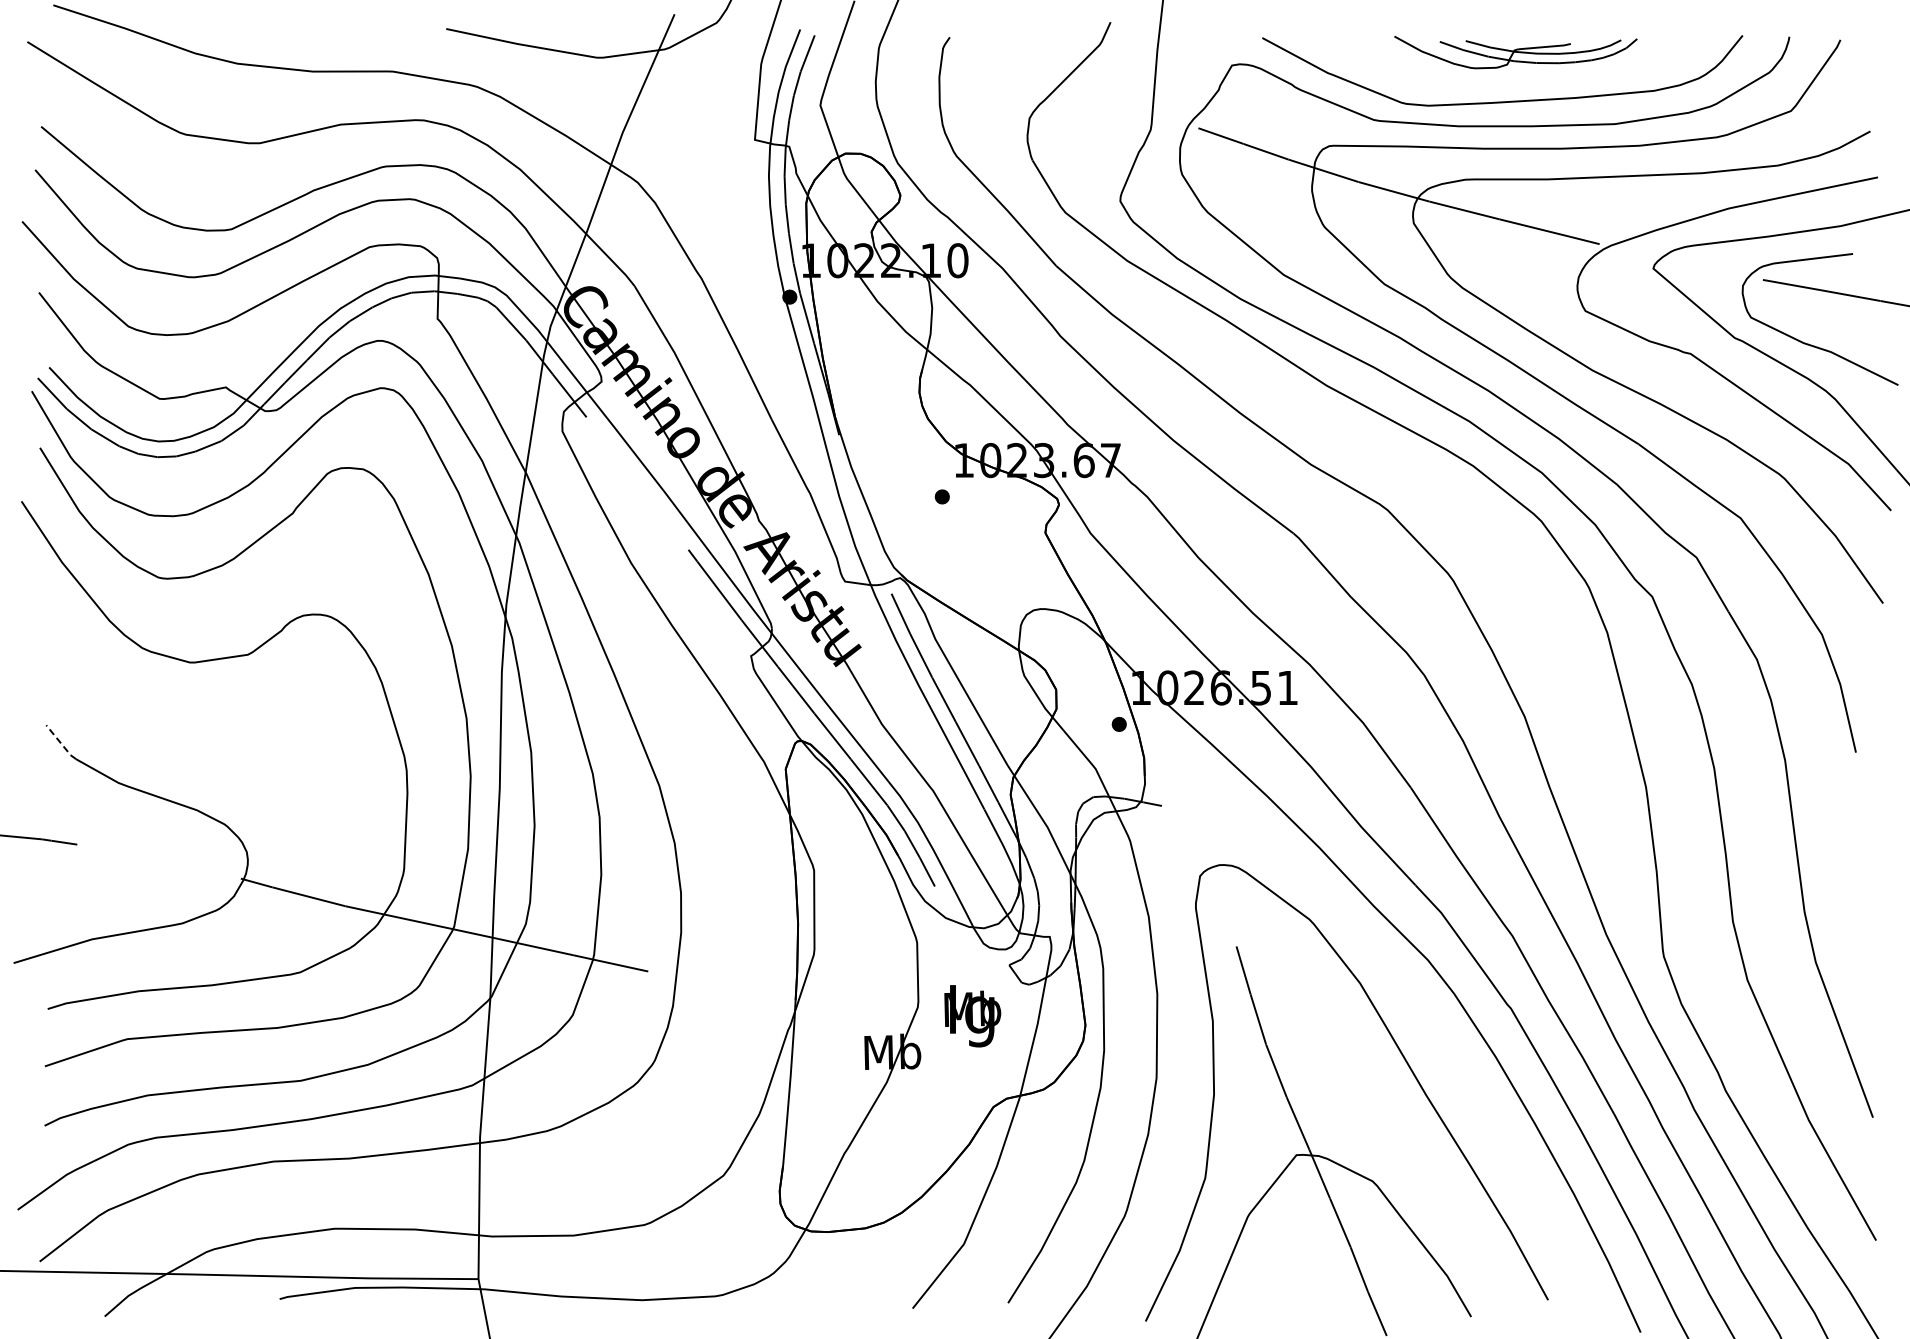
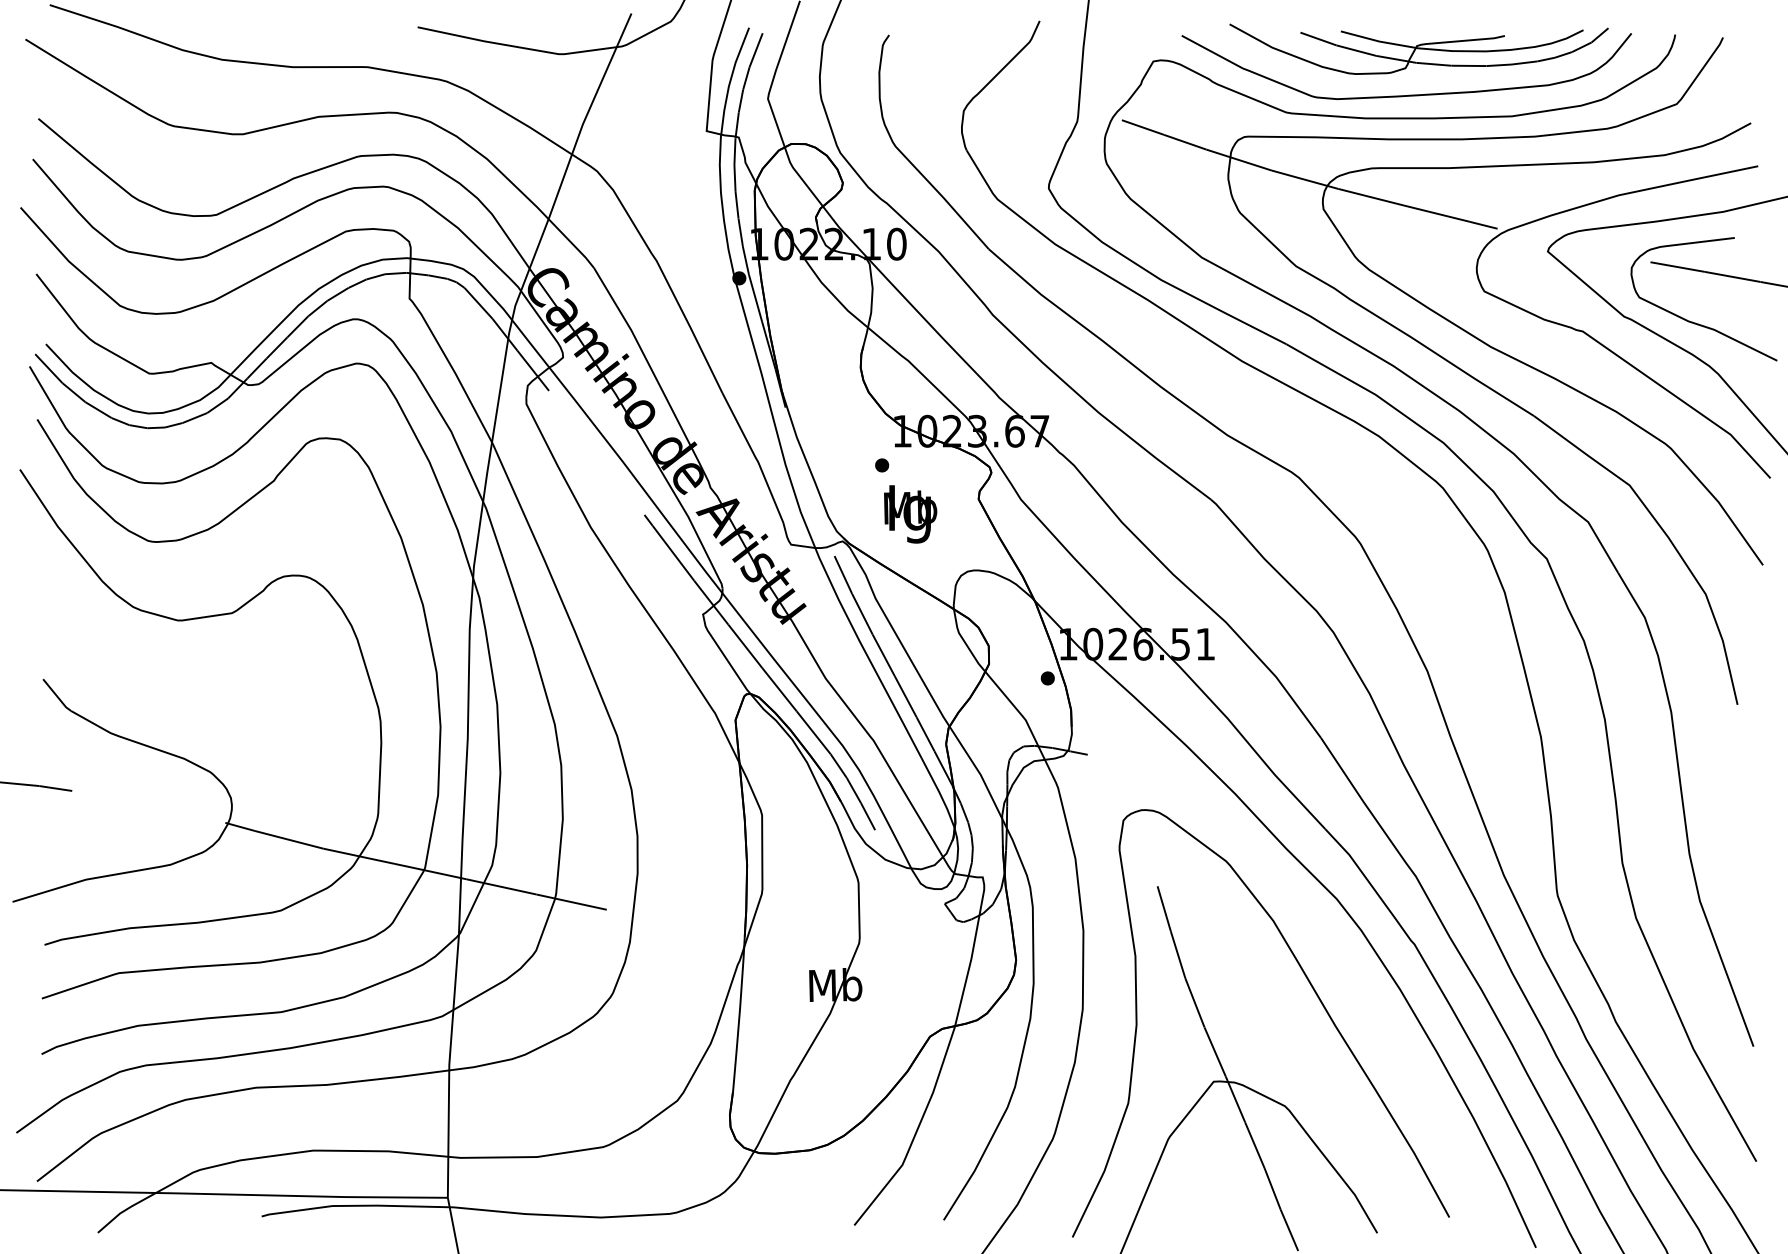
part: (1515, 52) -> (1418, 49), size x1.67
line: (60, 742) -> (56, 695), dashed -> solid
text: (972, 1016) -> (910, 514), moved

